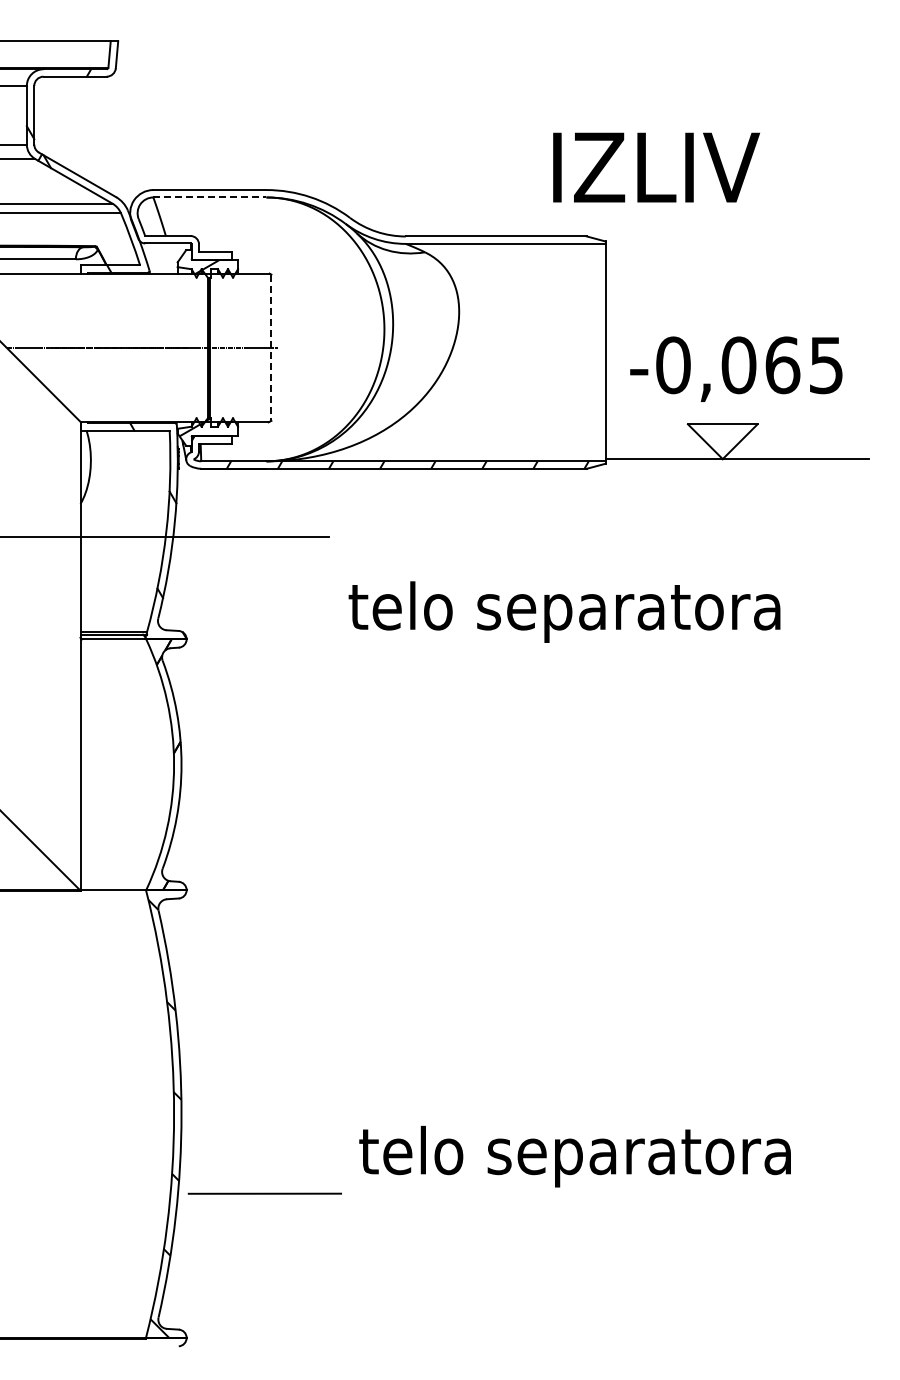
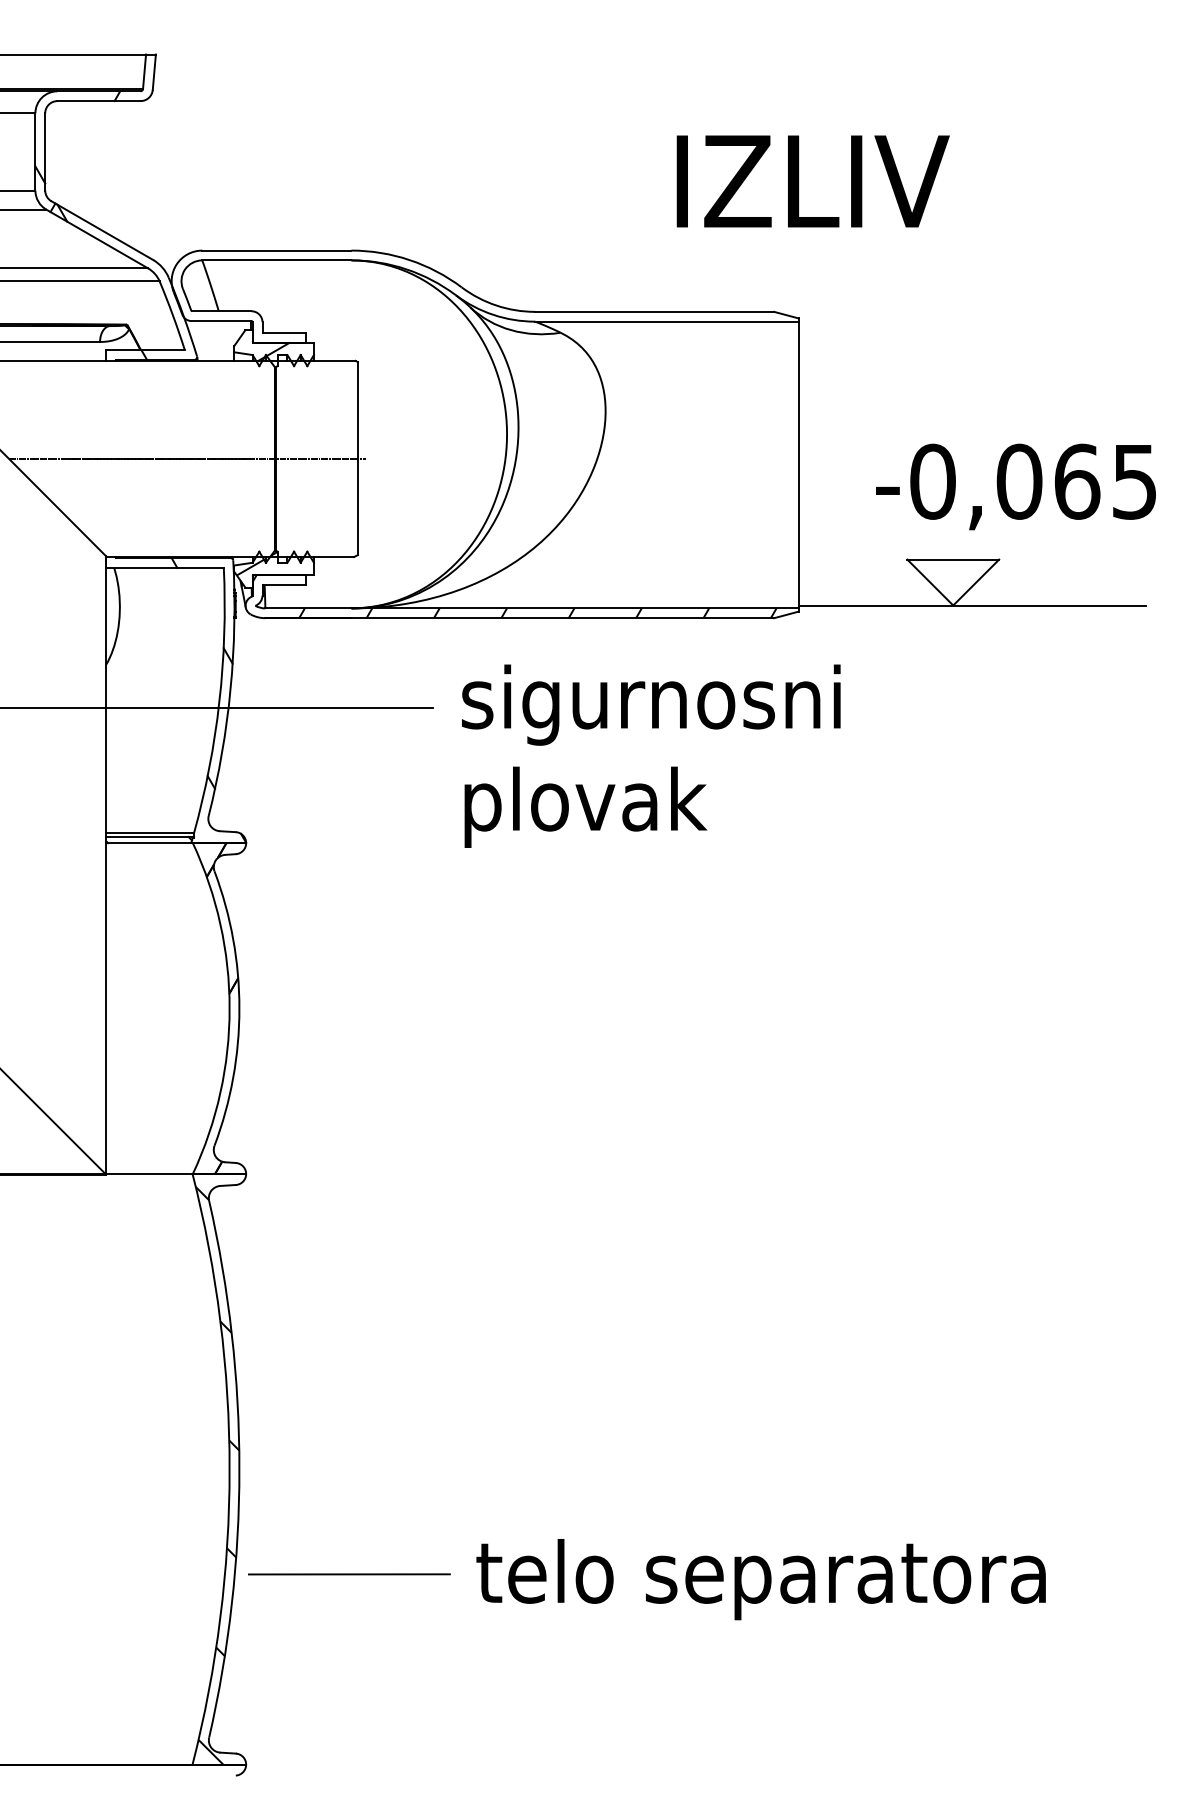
text: (656, 167) -> (813, 181), moved
line: (209, 197) -> (276, 260), dashed -> solid
line: (271, 348) -> (358, 459), dashed -> solid
text: (736, 368) -> (1016, 485), moved
text: (564, 572) -> (744, 755), telo separatora -> sigurnosni plovak
text: (574, 1156) -> (760, 1579), moved

